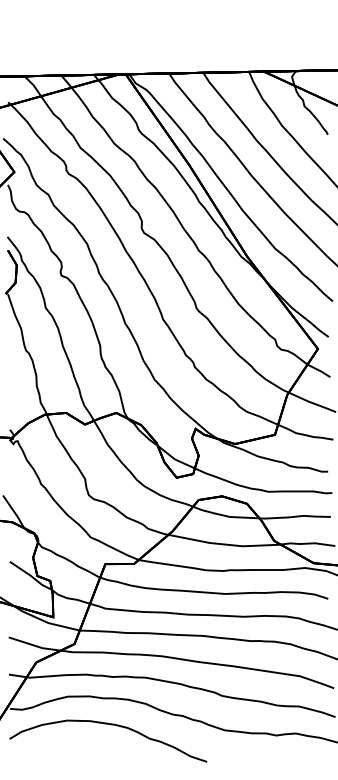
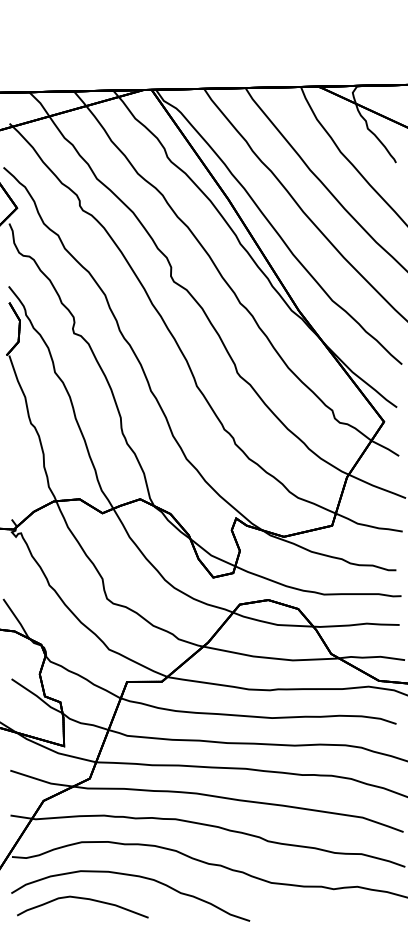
part: (68, 744) -> (82, 899), added

